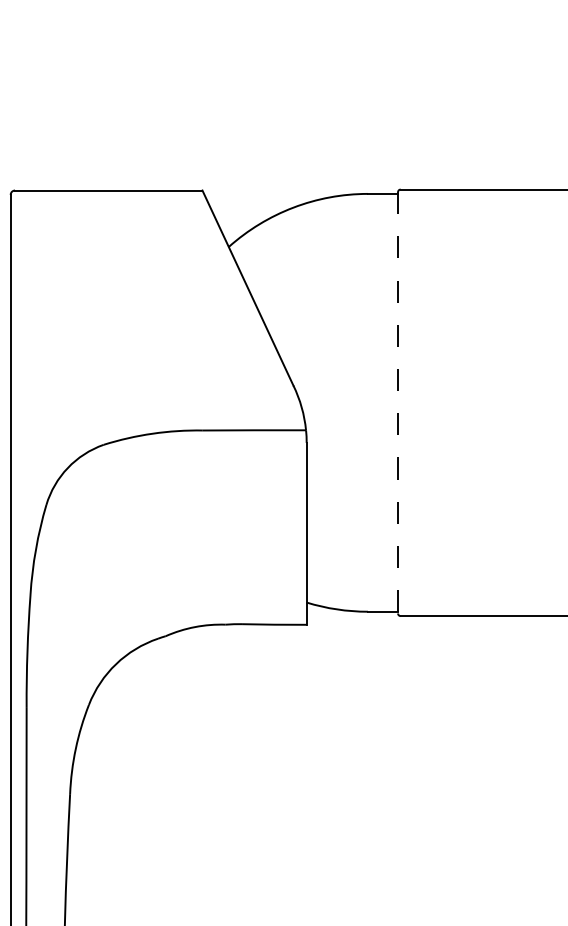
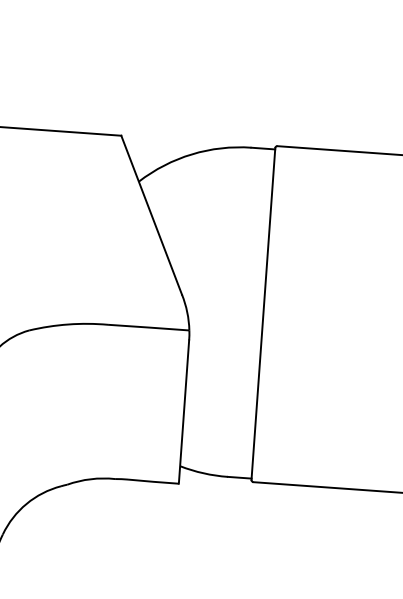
line: (398, 402) -> (263, 313), dashed -> solid

